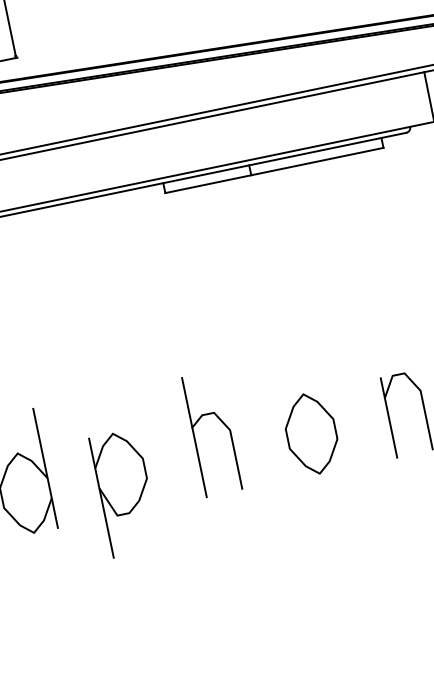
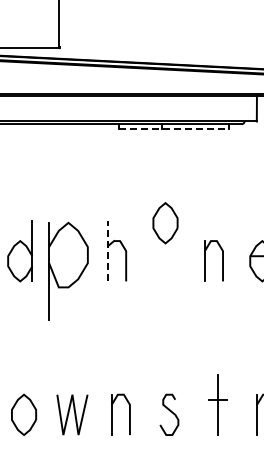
line: (275, 171) -> (174, 129), solid -> dashed
part: (311, 434) -> (165, 223), moved
line: (195, 436) -> (108, 250), solid -> dashed
part: (124, 493) -> (68, 271), size x1.6

